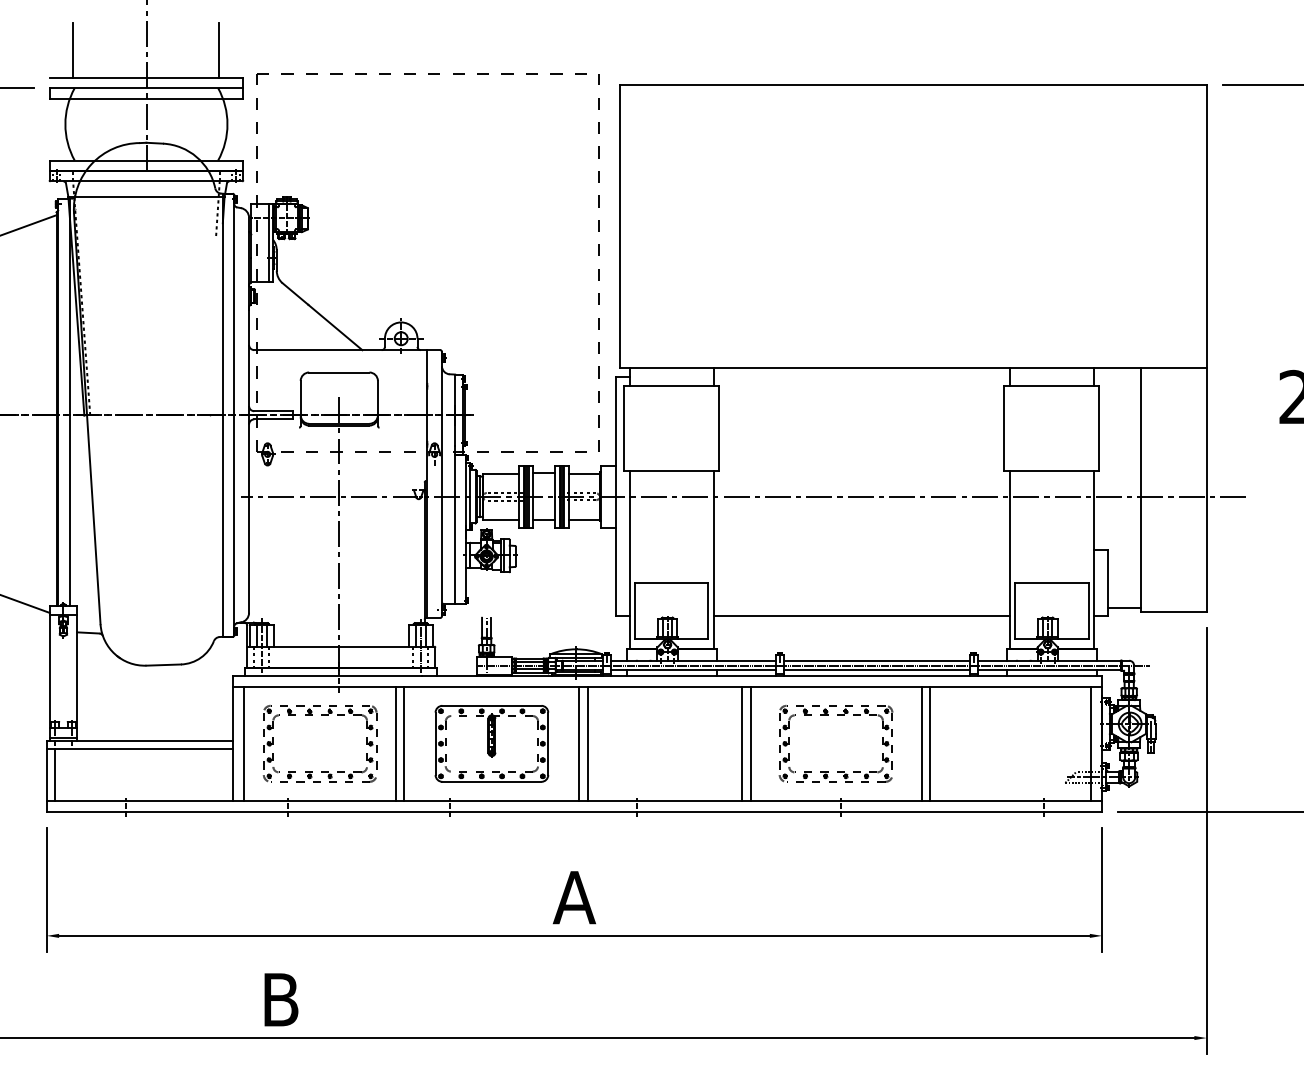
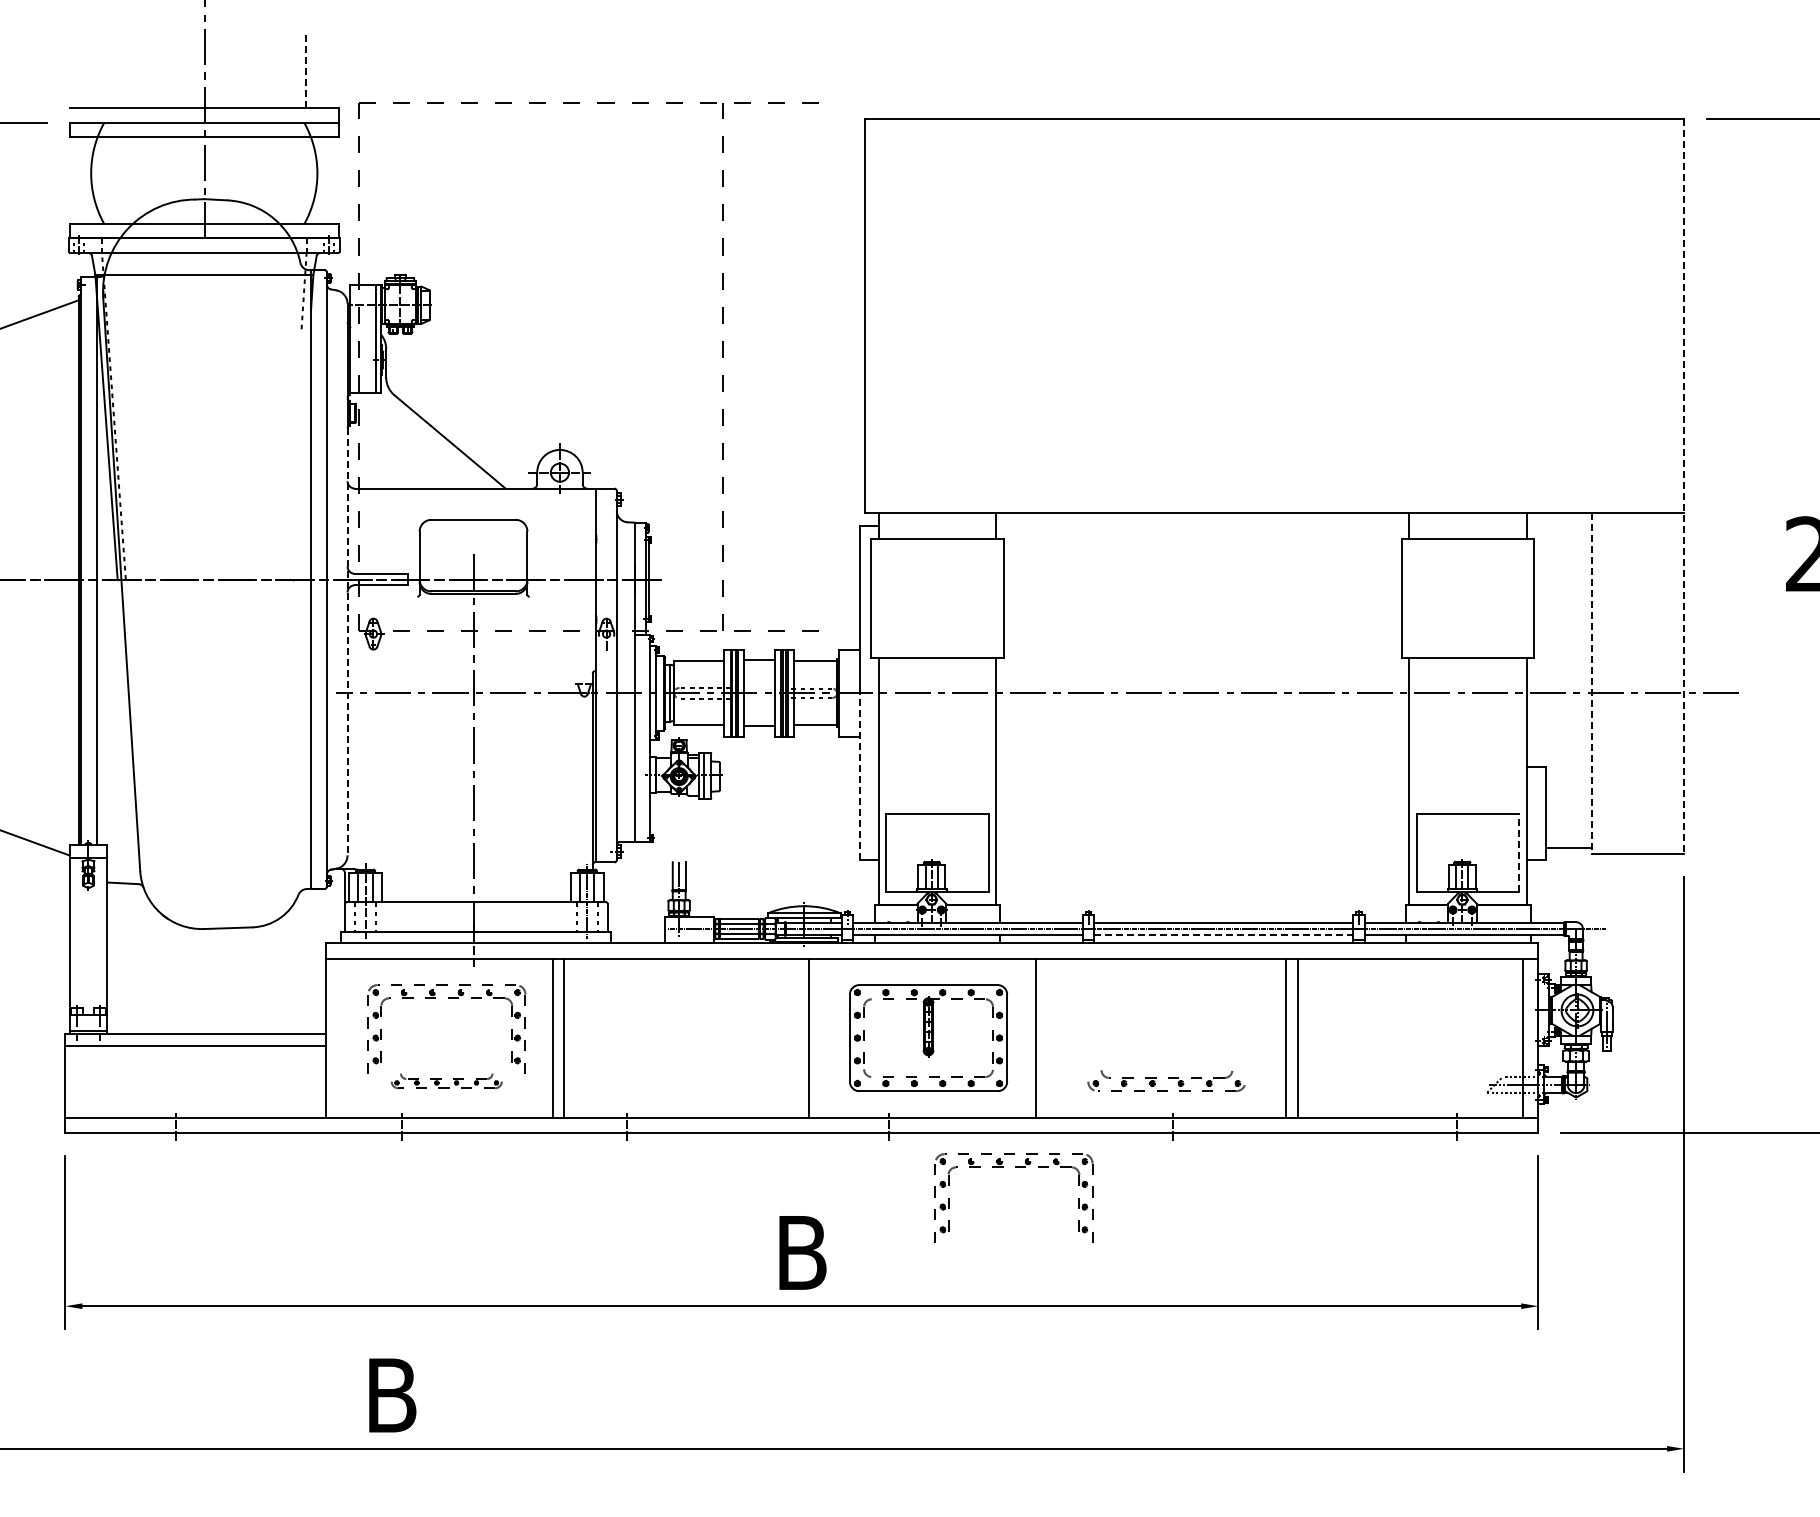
line: (219, 49) -> (306, 69), solid -> dashed
line: (73, 50) -> (102, 70), removed
line: (598, 256) -> (722, 357), moved
line: (1206, 348) -> (1684, 486), solid -> dashed
line: (249, 459) -> (347, 641), solid -> dashed
line: (1140, 489) -> (1592, 683), solid -> dashed
line: (615, 556) -> (859, 776), solid -> dashed
line: (1088, 610) -> (1519, 852), solid -> dashed
line: (861, 616) -> (1202, 860), removed
line: (876, 670) -> (1223, 935), solid -> dashed
part: (837, 715) -> (1015, 1167), moved
line: (244, 743) -> (340, 1037), removed
line: (587, 743) -> (820, 1037), removed
line: (750, 743) -> (1047, 1037), removed
part: (491, 744) -> (928, 1038), moved
line: (54, 774) -> (76, 1081), removed
part: (319, 774) -> (446, 1081), size x0.7
text: (574, 897) -> (801, 1252), A -> B

